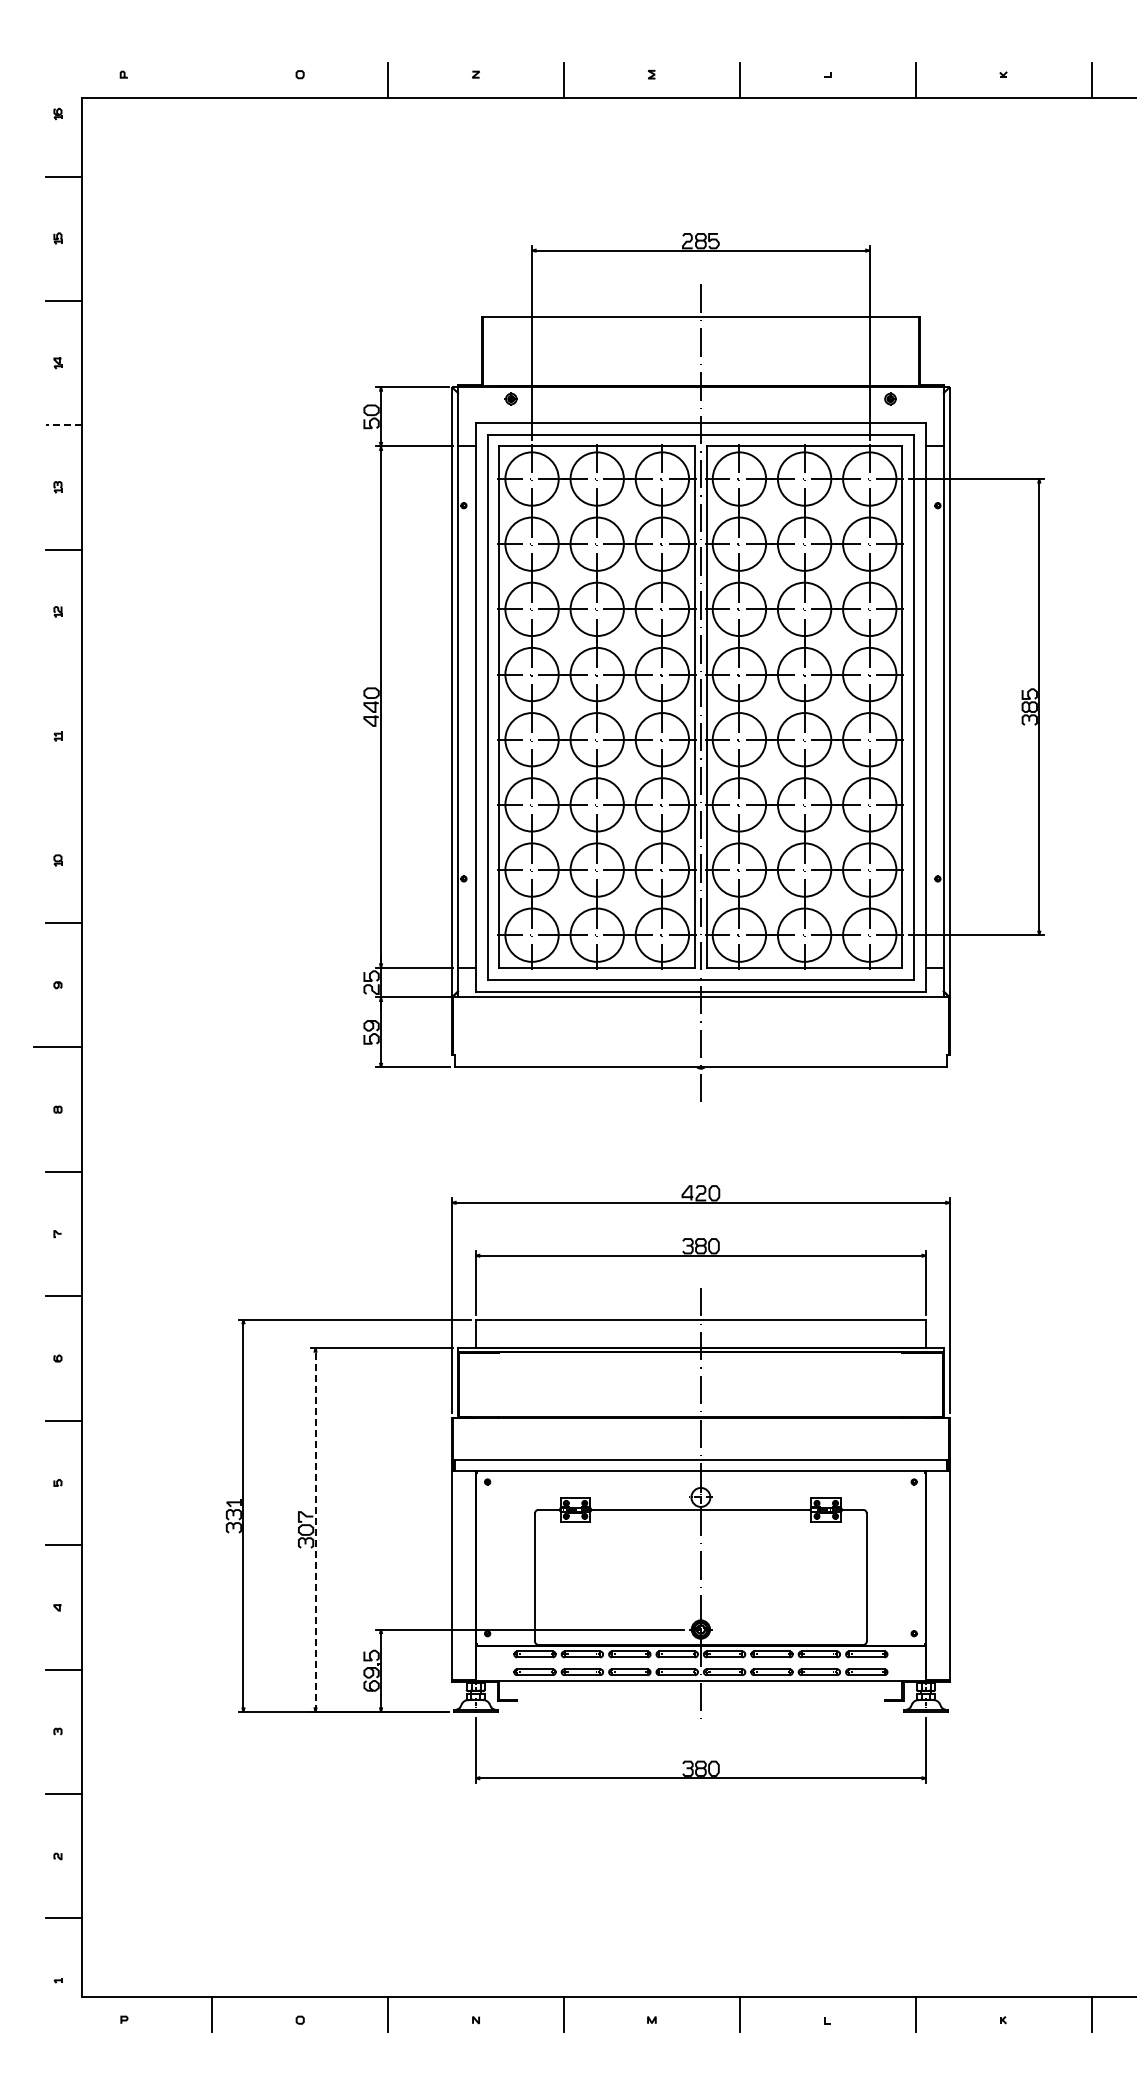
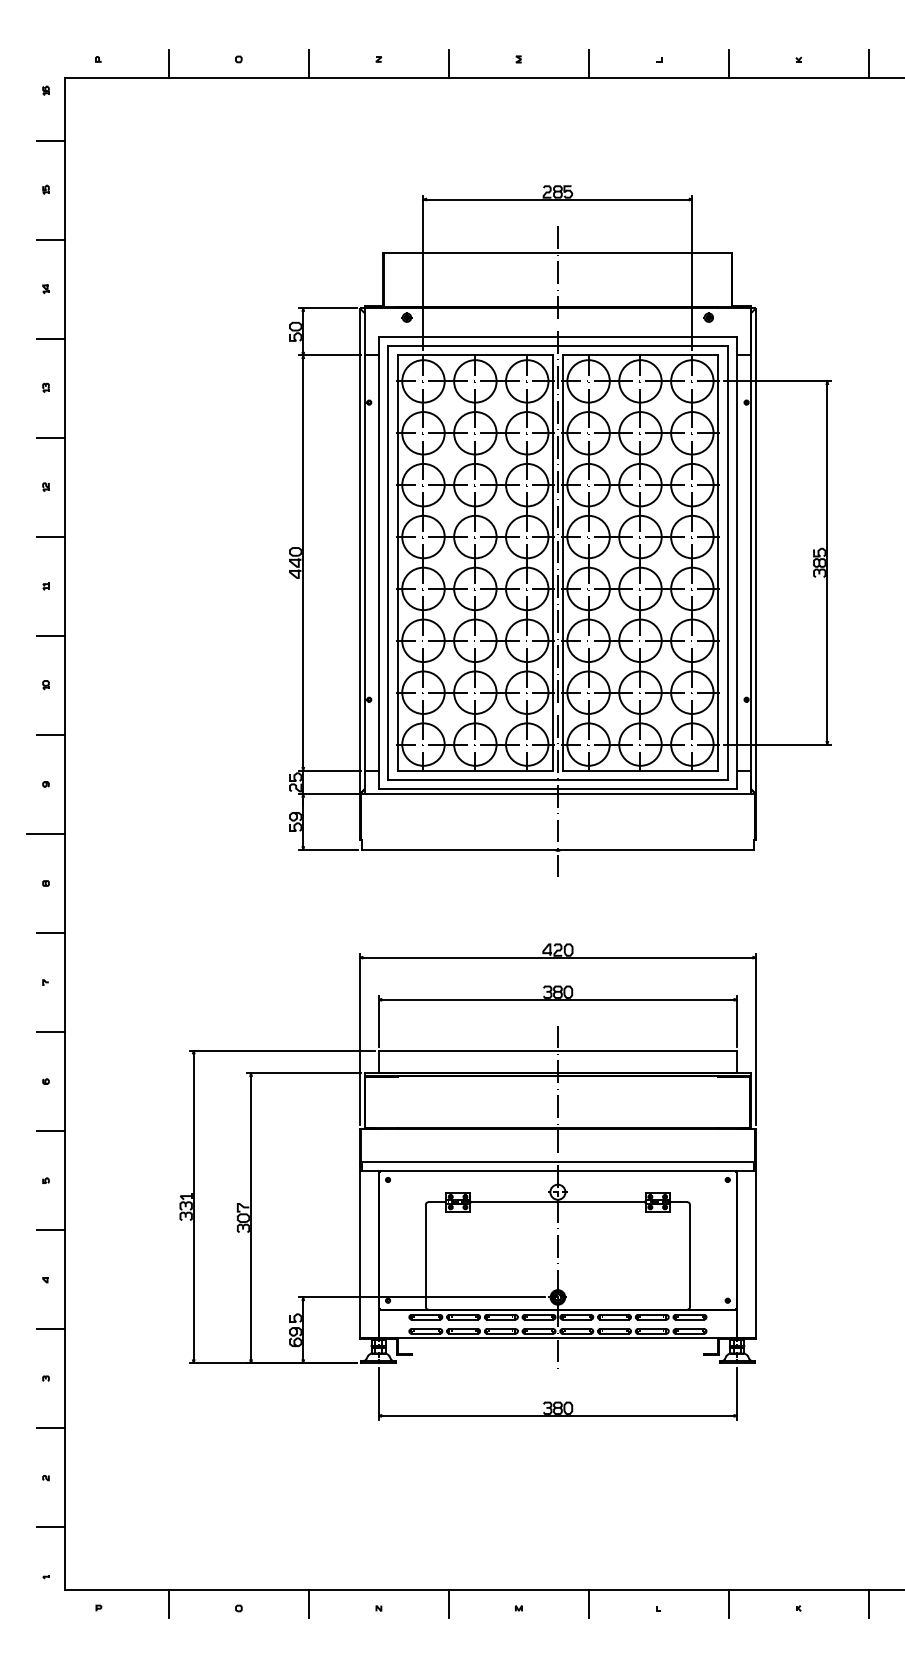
line: (212, 80) -> (169, 64), added
line: (63, 425) -> (50, 338), dashed -> solid
line: (63, 674) -> (50, 537), added
line: (63, 798) -> (50, 635), added
line: (315, 1530) -> (251, 1218), dashed -> solid

